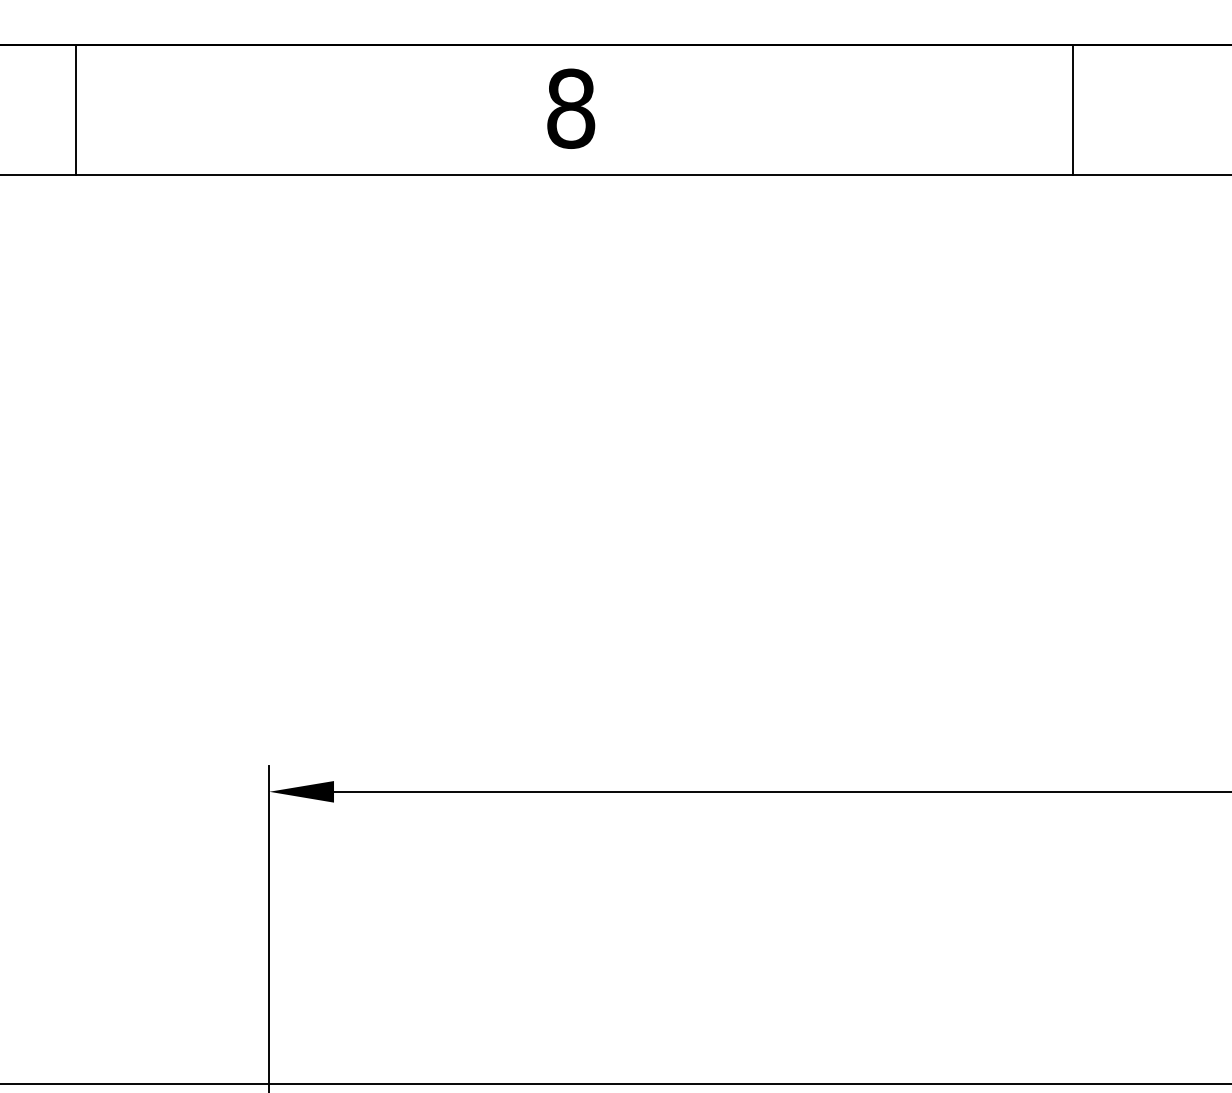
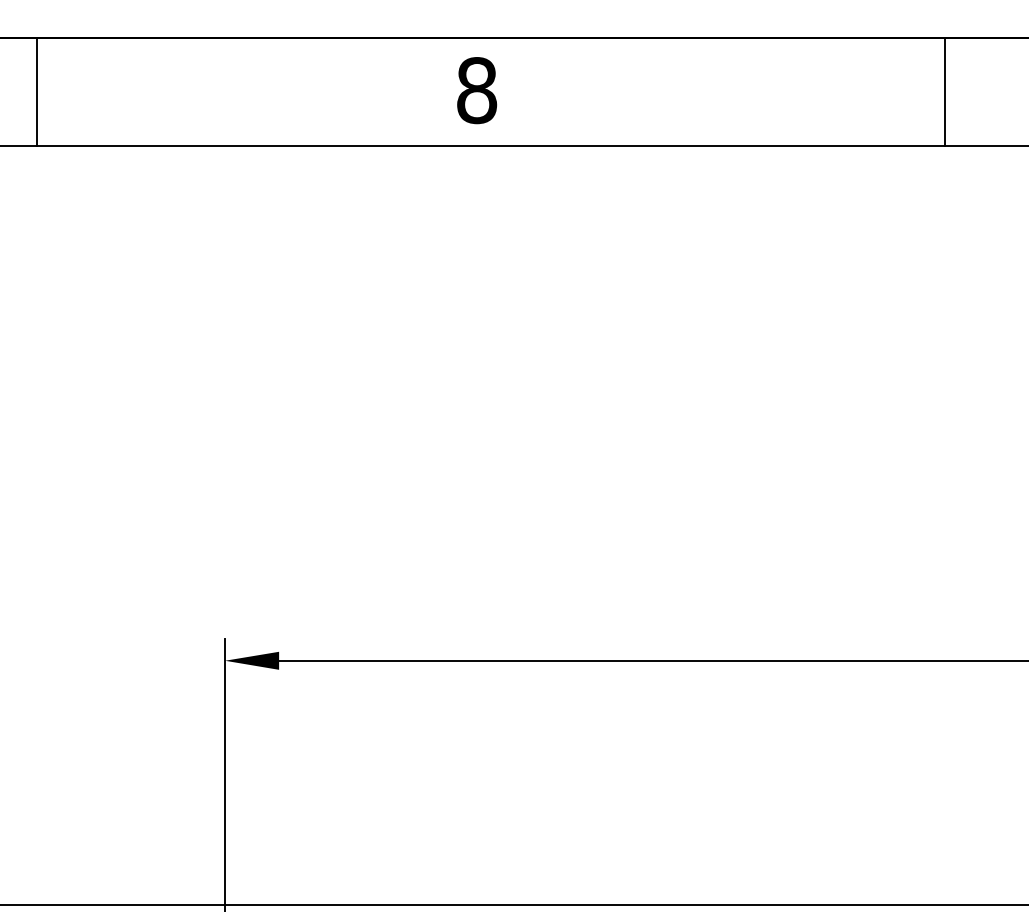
line: (76, 109) -> (36, 91), moved
line: (1072, 109) -> (944, 91), moved

